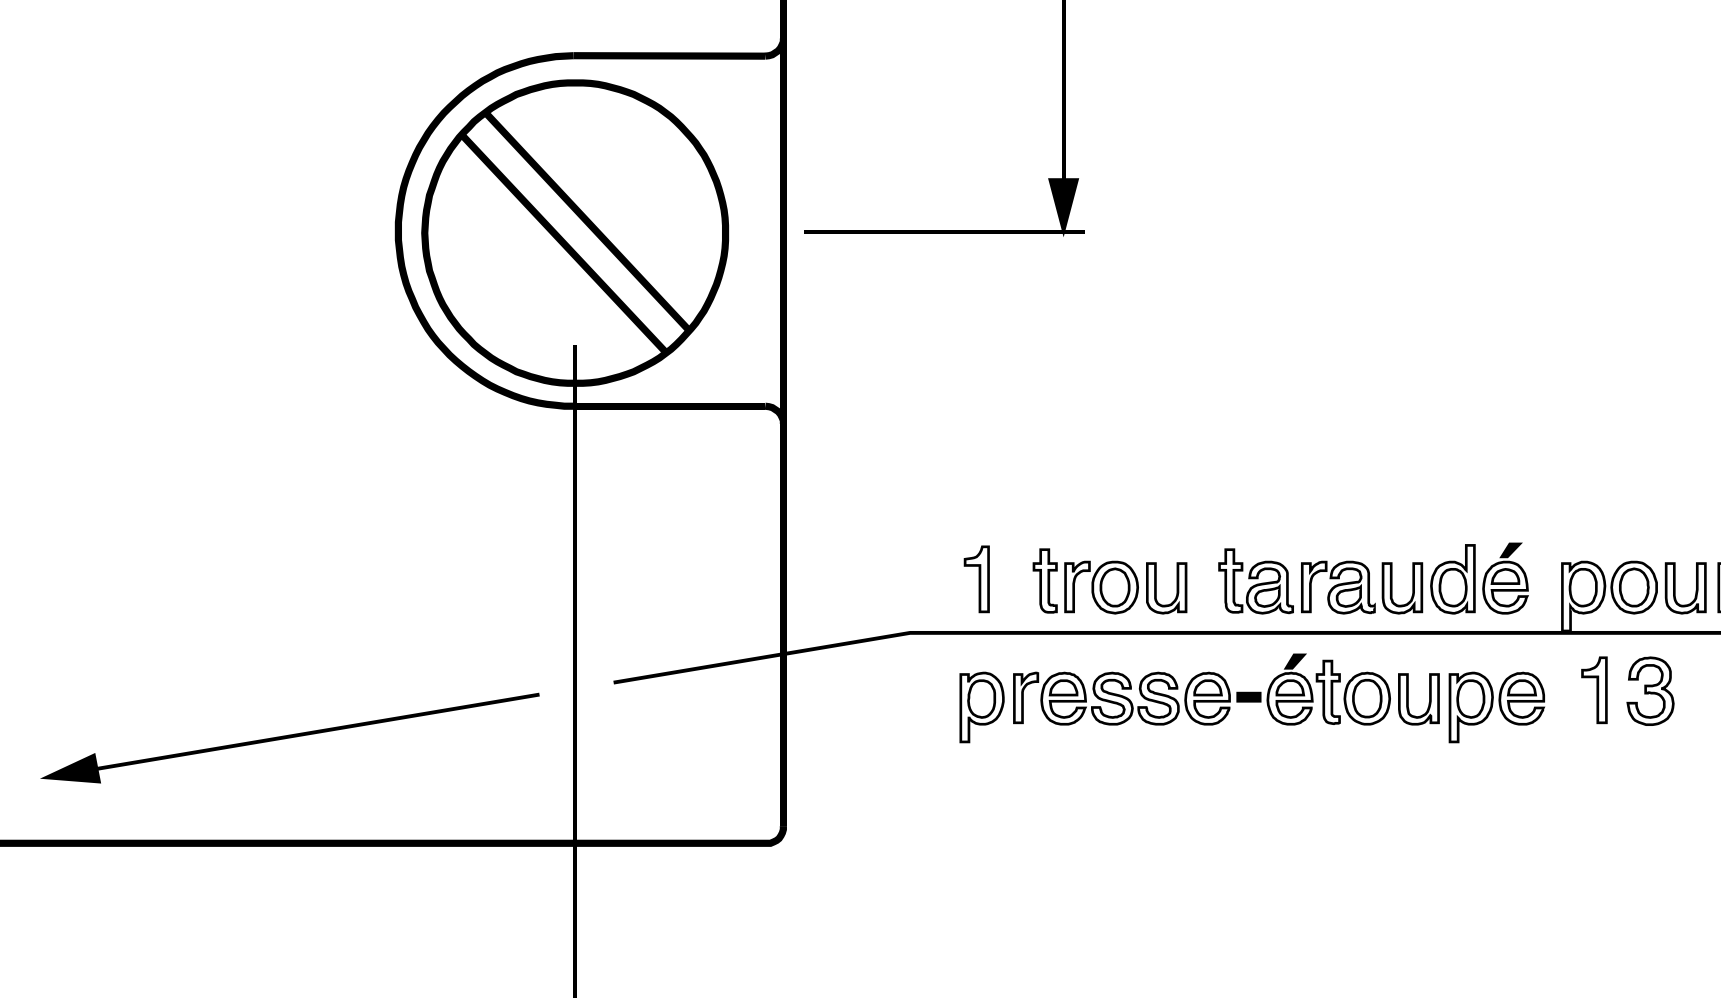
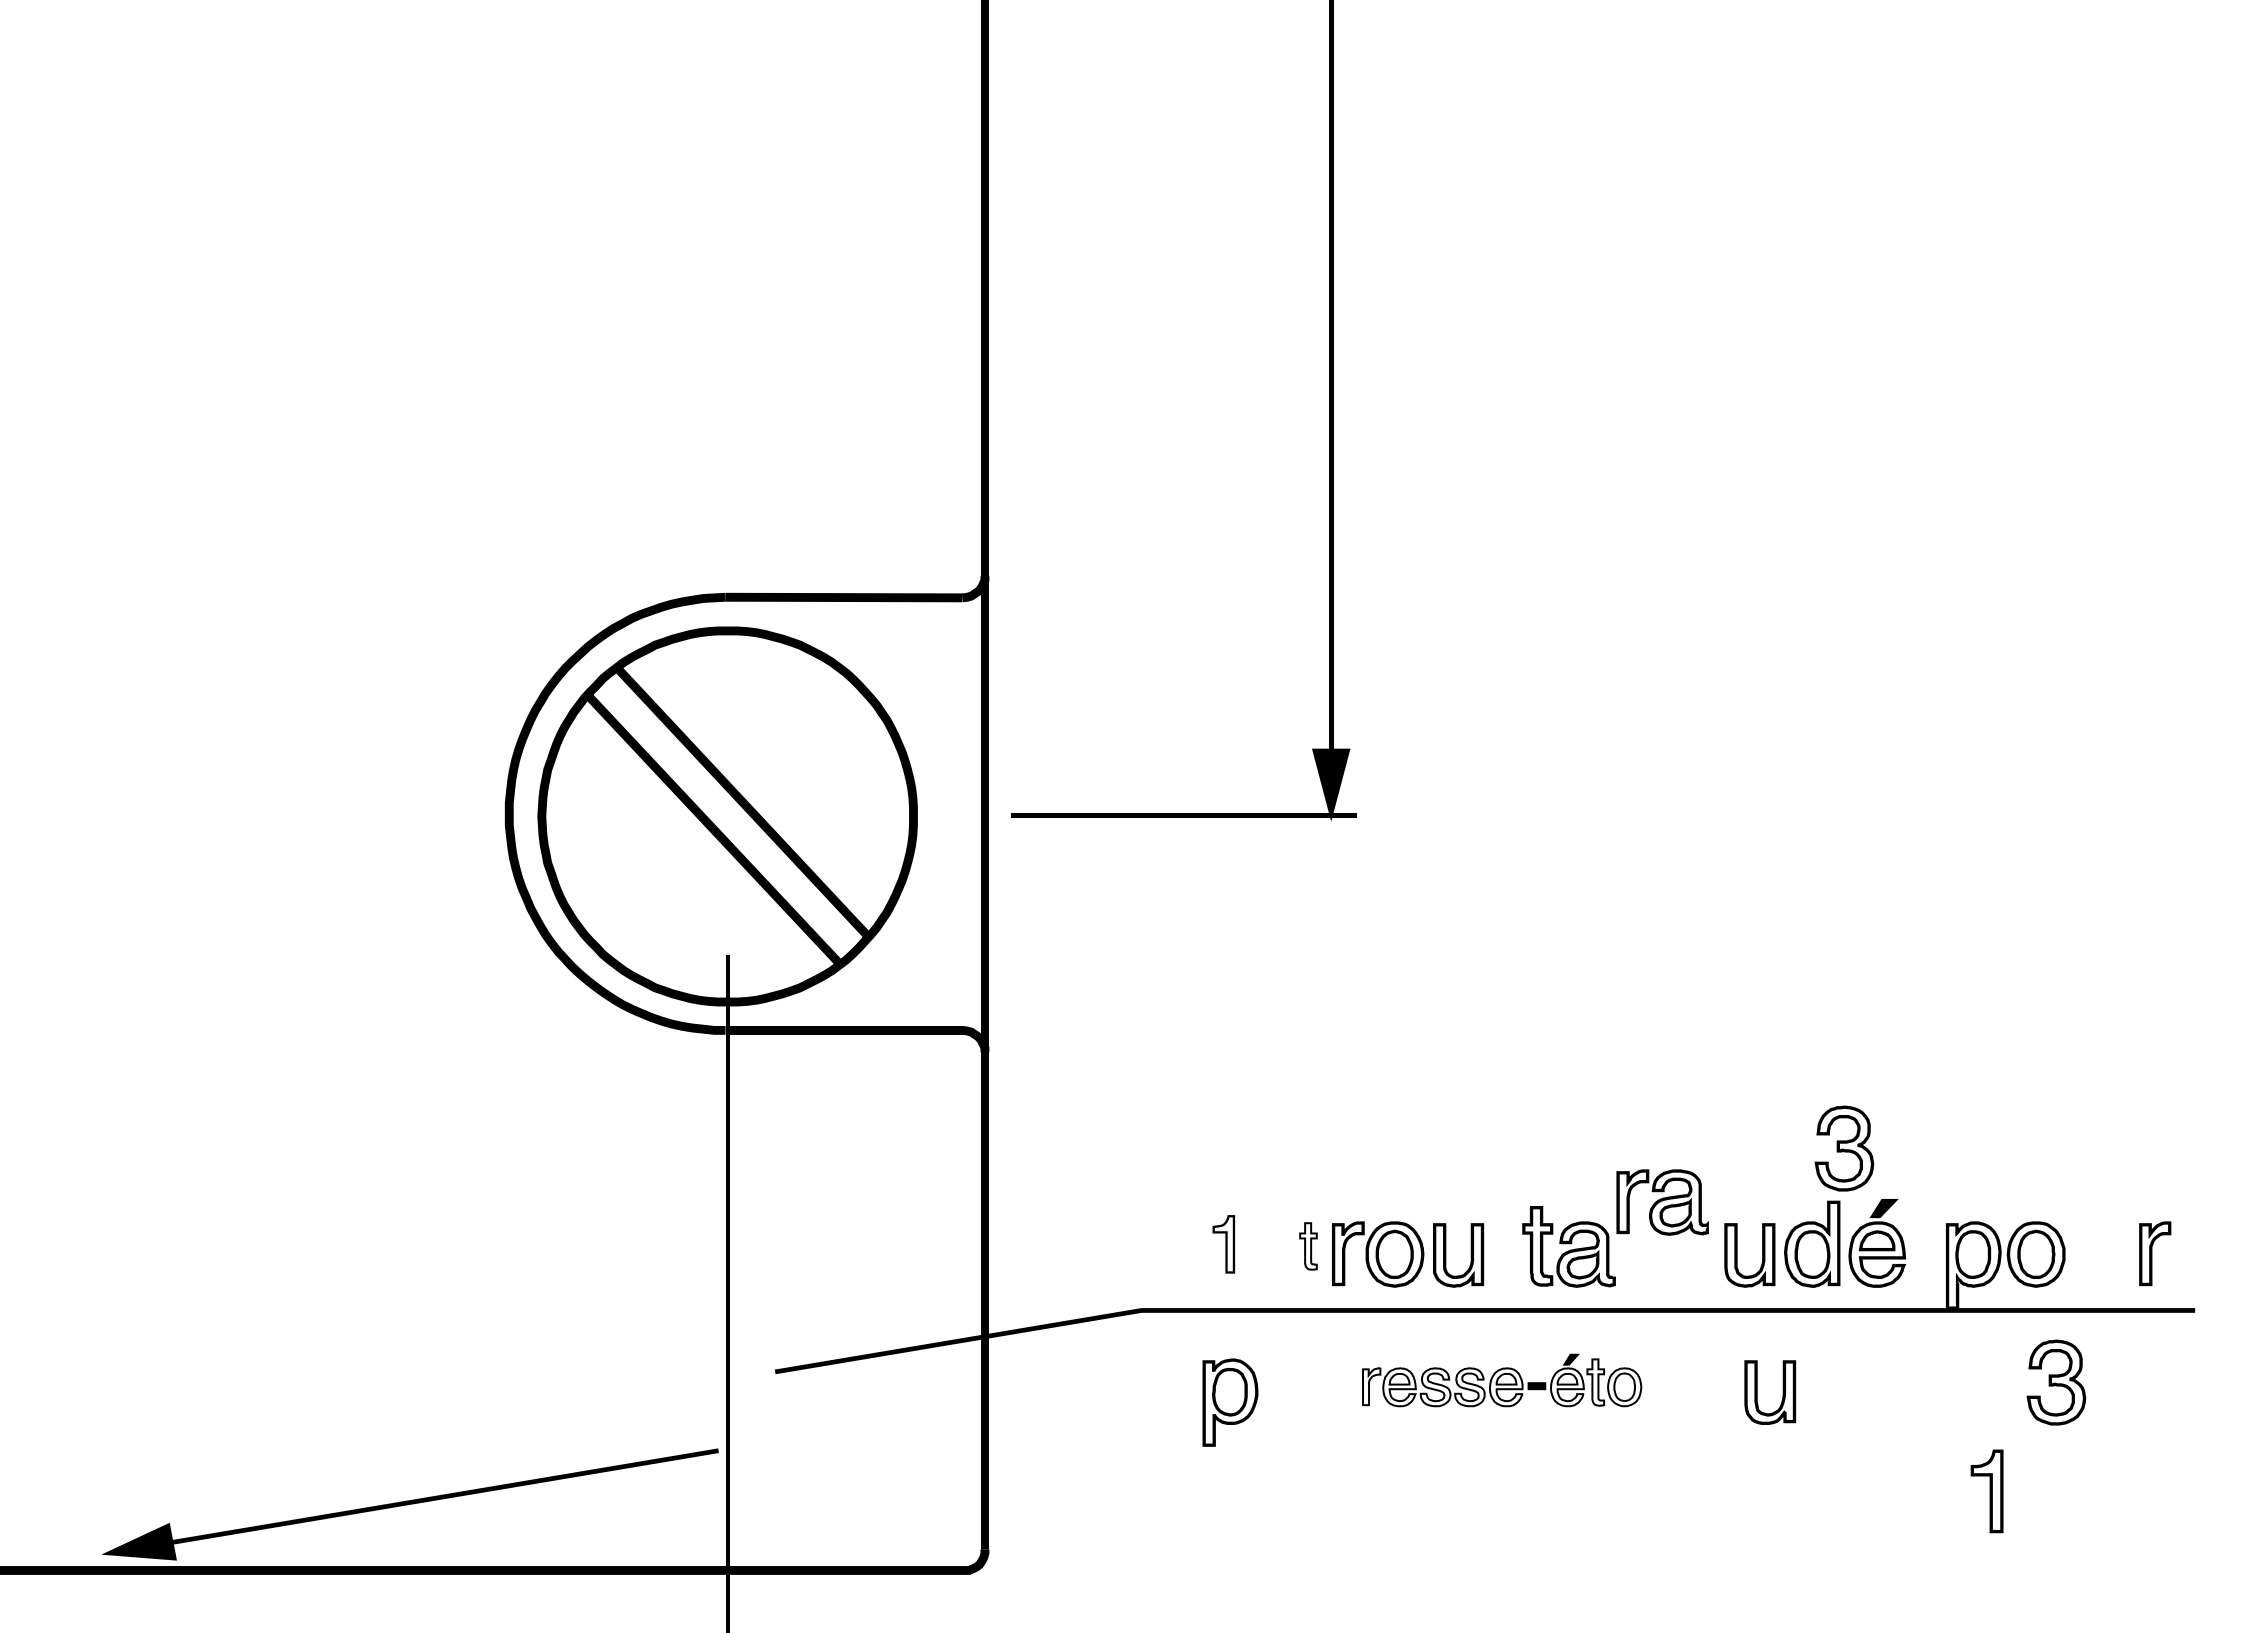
part: (1479, 501) -> (1844, 1148), added
part: (976, 579) -> (1223, 1244), size x0.7
part: (1045, 581) -> (1308, 1246), size x0.6
part: (1338, 587) -> (1662, 1202), moved
part: (1675, 588) -> (2087, 1255), removed
part: (1201, 689) -> (1501, 1380), size x0.6
part: (1593, 690) -> (1986, 1491), moved
part: (1496, 707) -> (1866, 1402), removed
part: (289, 738) -> (409, 1504), moved

